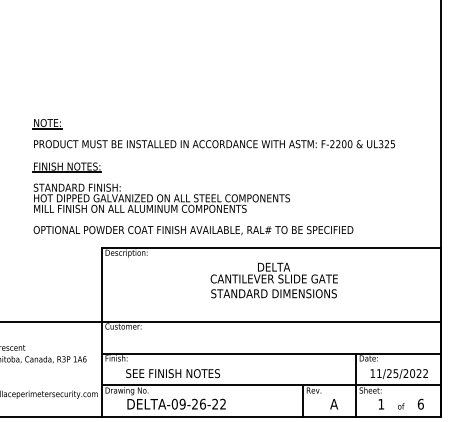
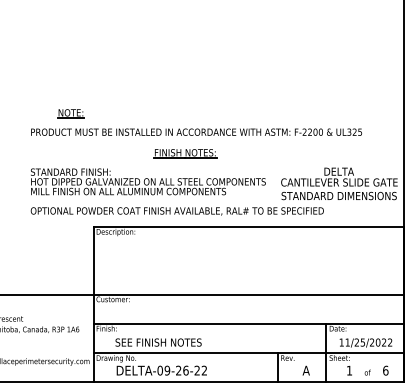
part: (47, 124) -> (70, 114), moved
part: (66, 167) -> (184, 153), moved
text: (273, 280) -> (338, 183), moved

